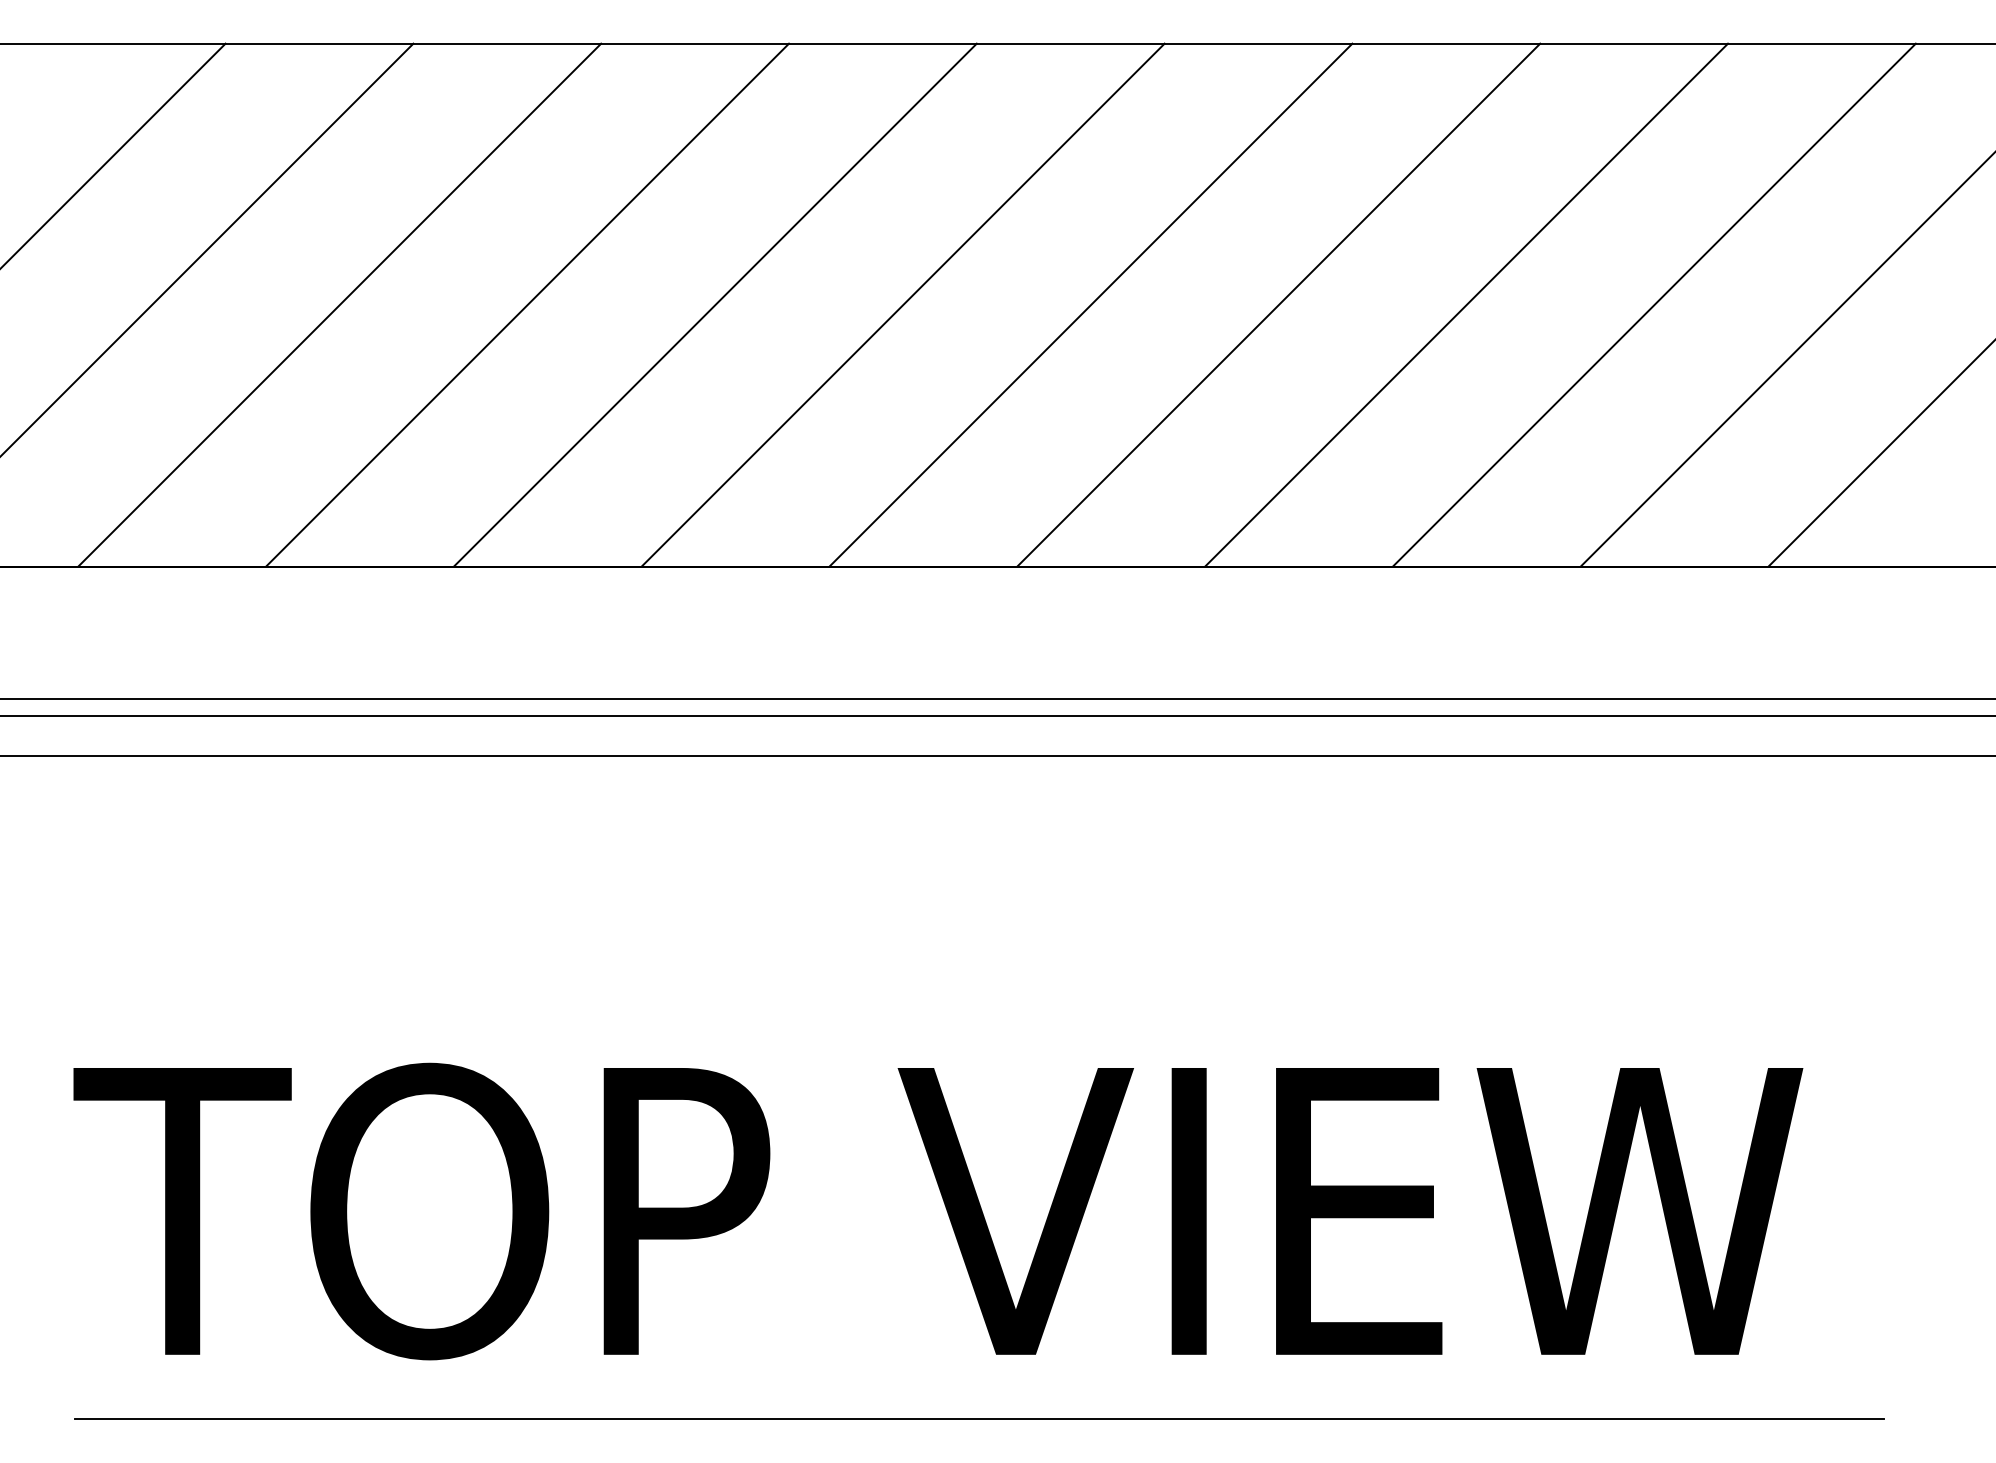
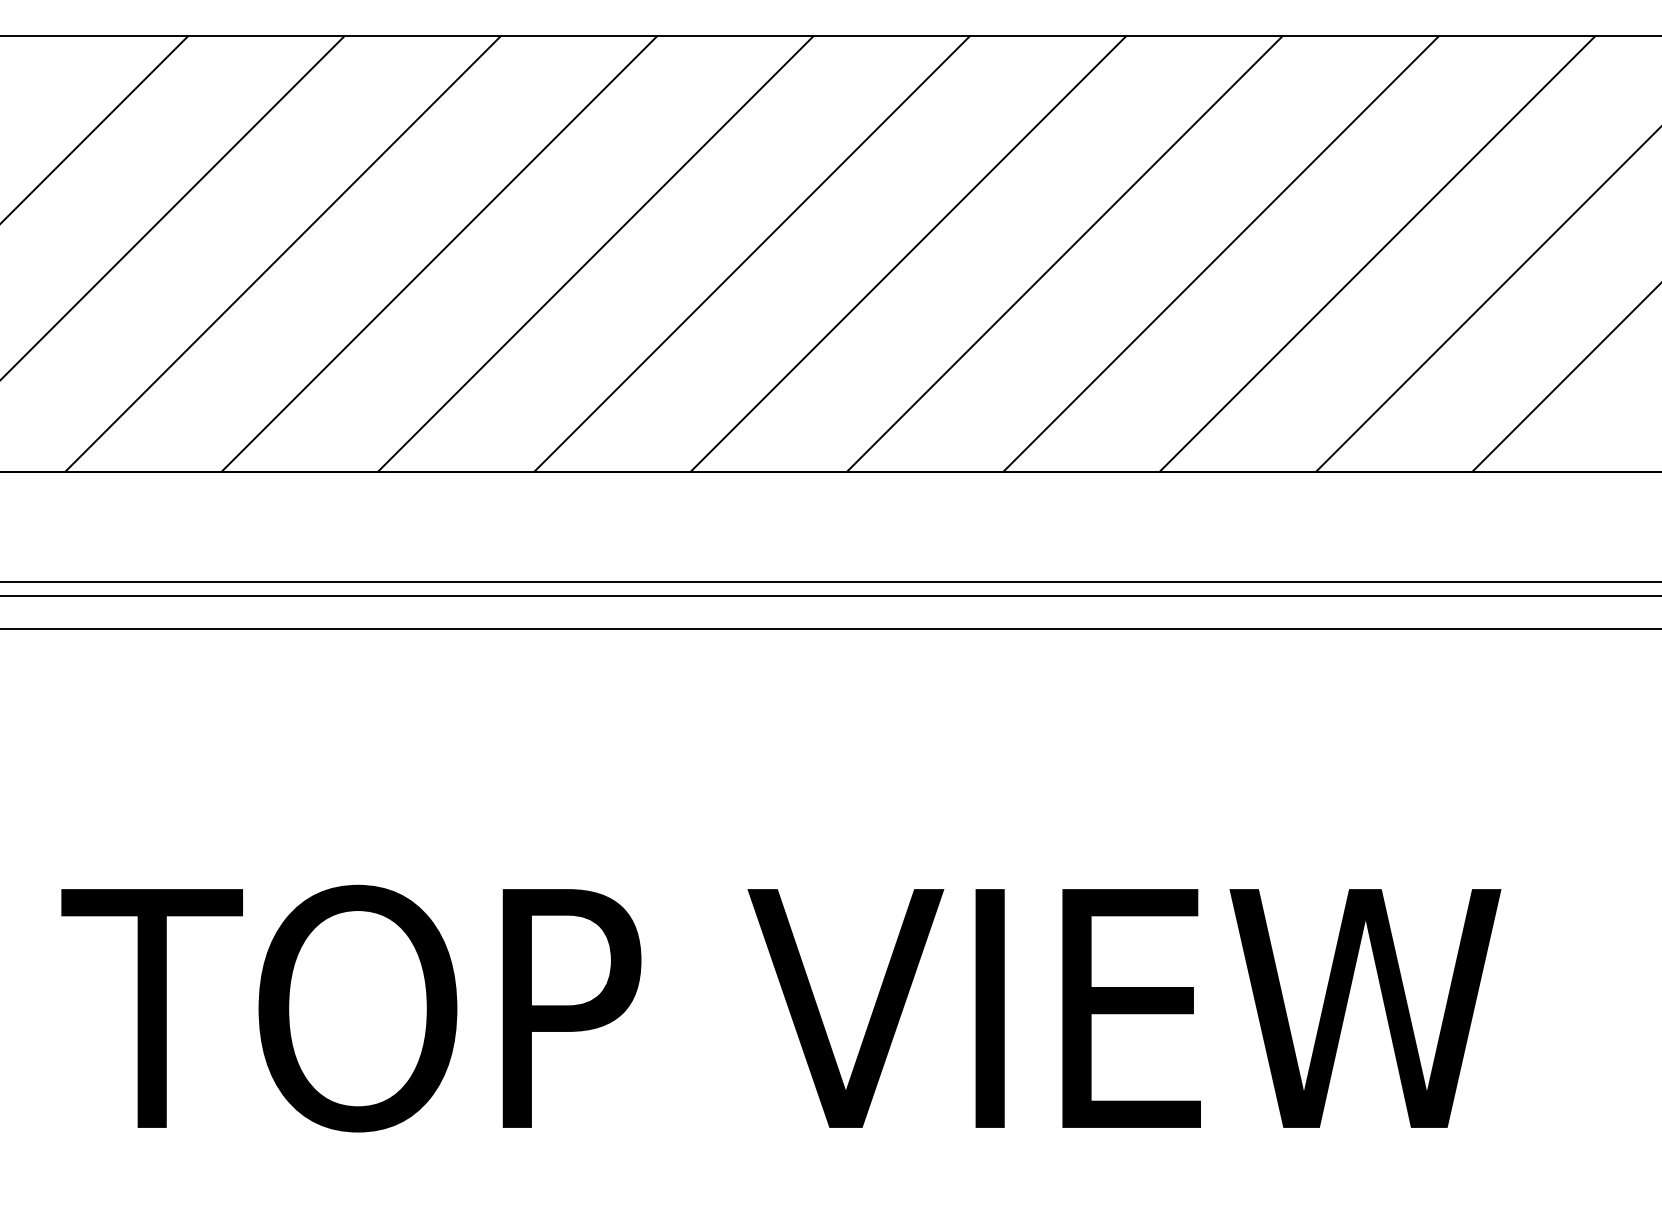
line: (979, 1419) -> (815, 1181), removed

